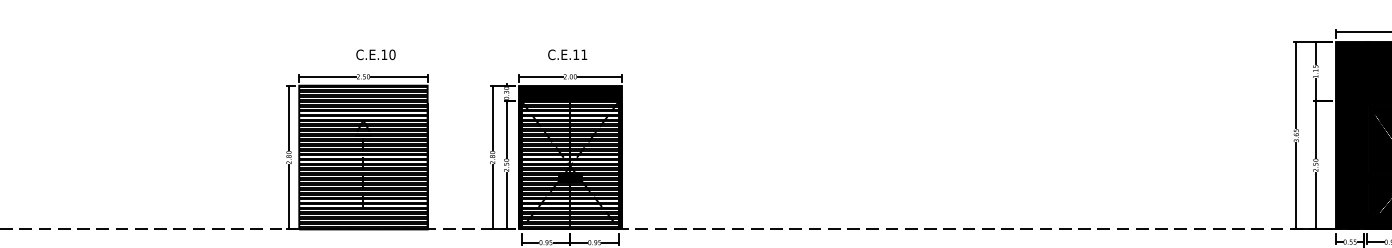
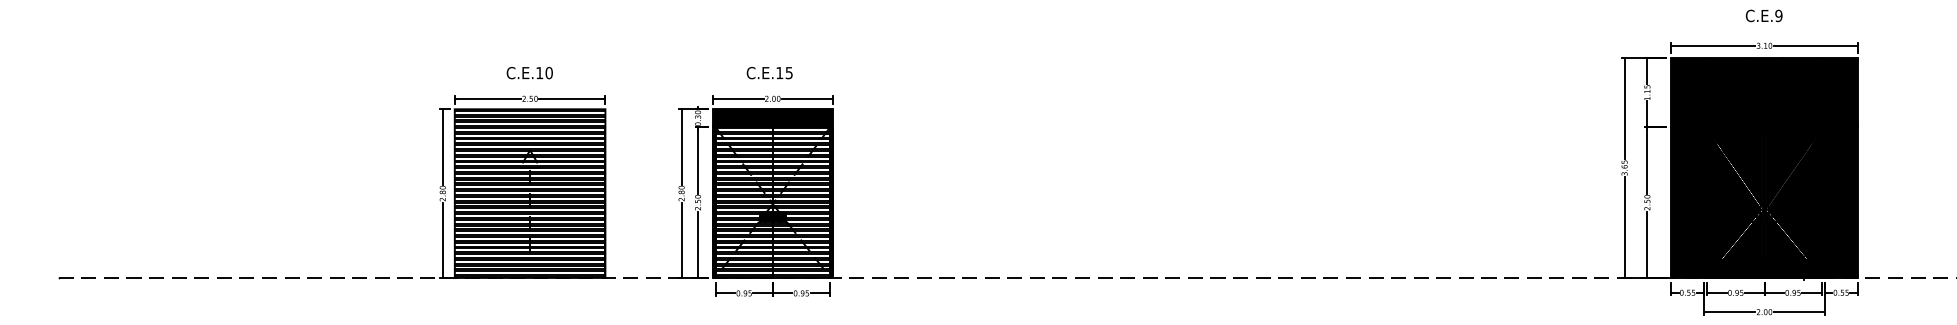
text: (375, 55) -> (529, 73), moved
text: (583, 55) -> (788, 73), C.E.11 -> C.E.15

